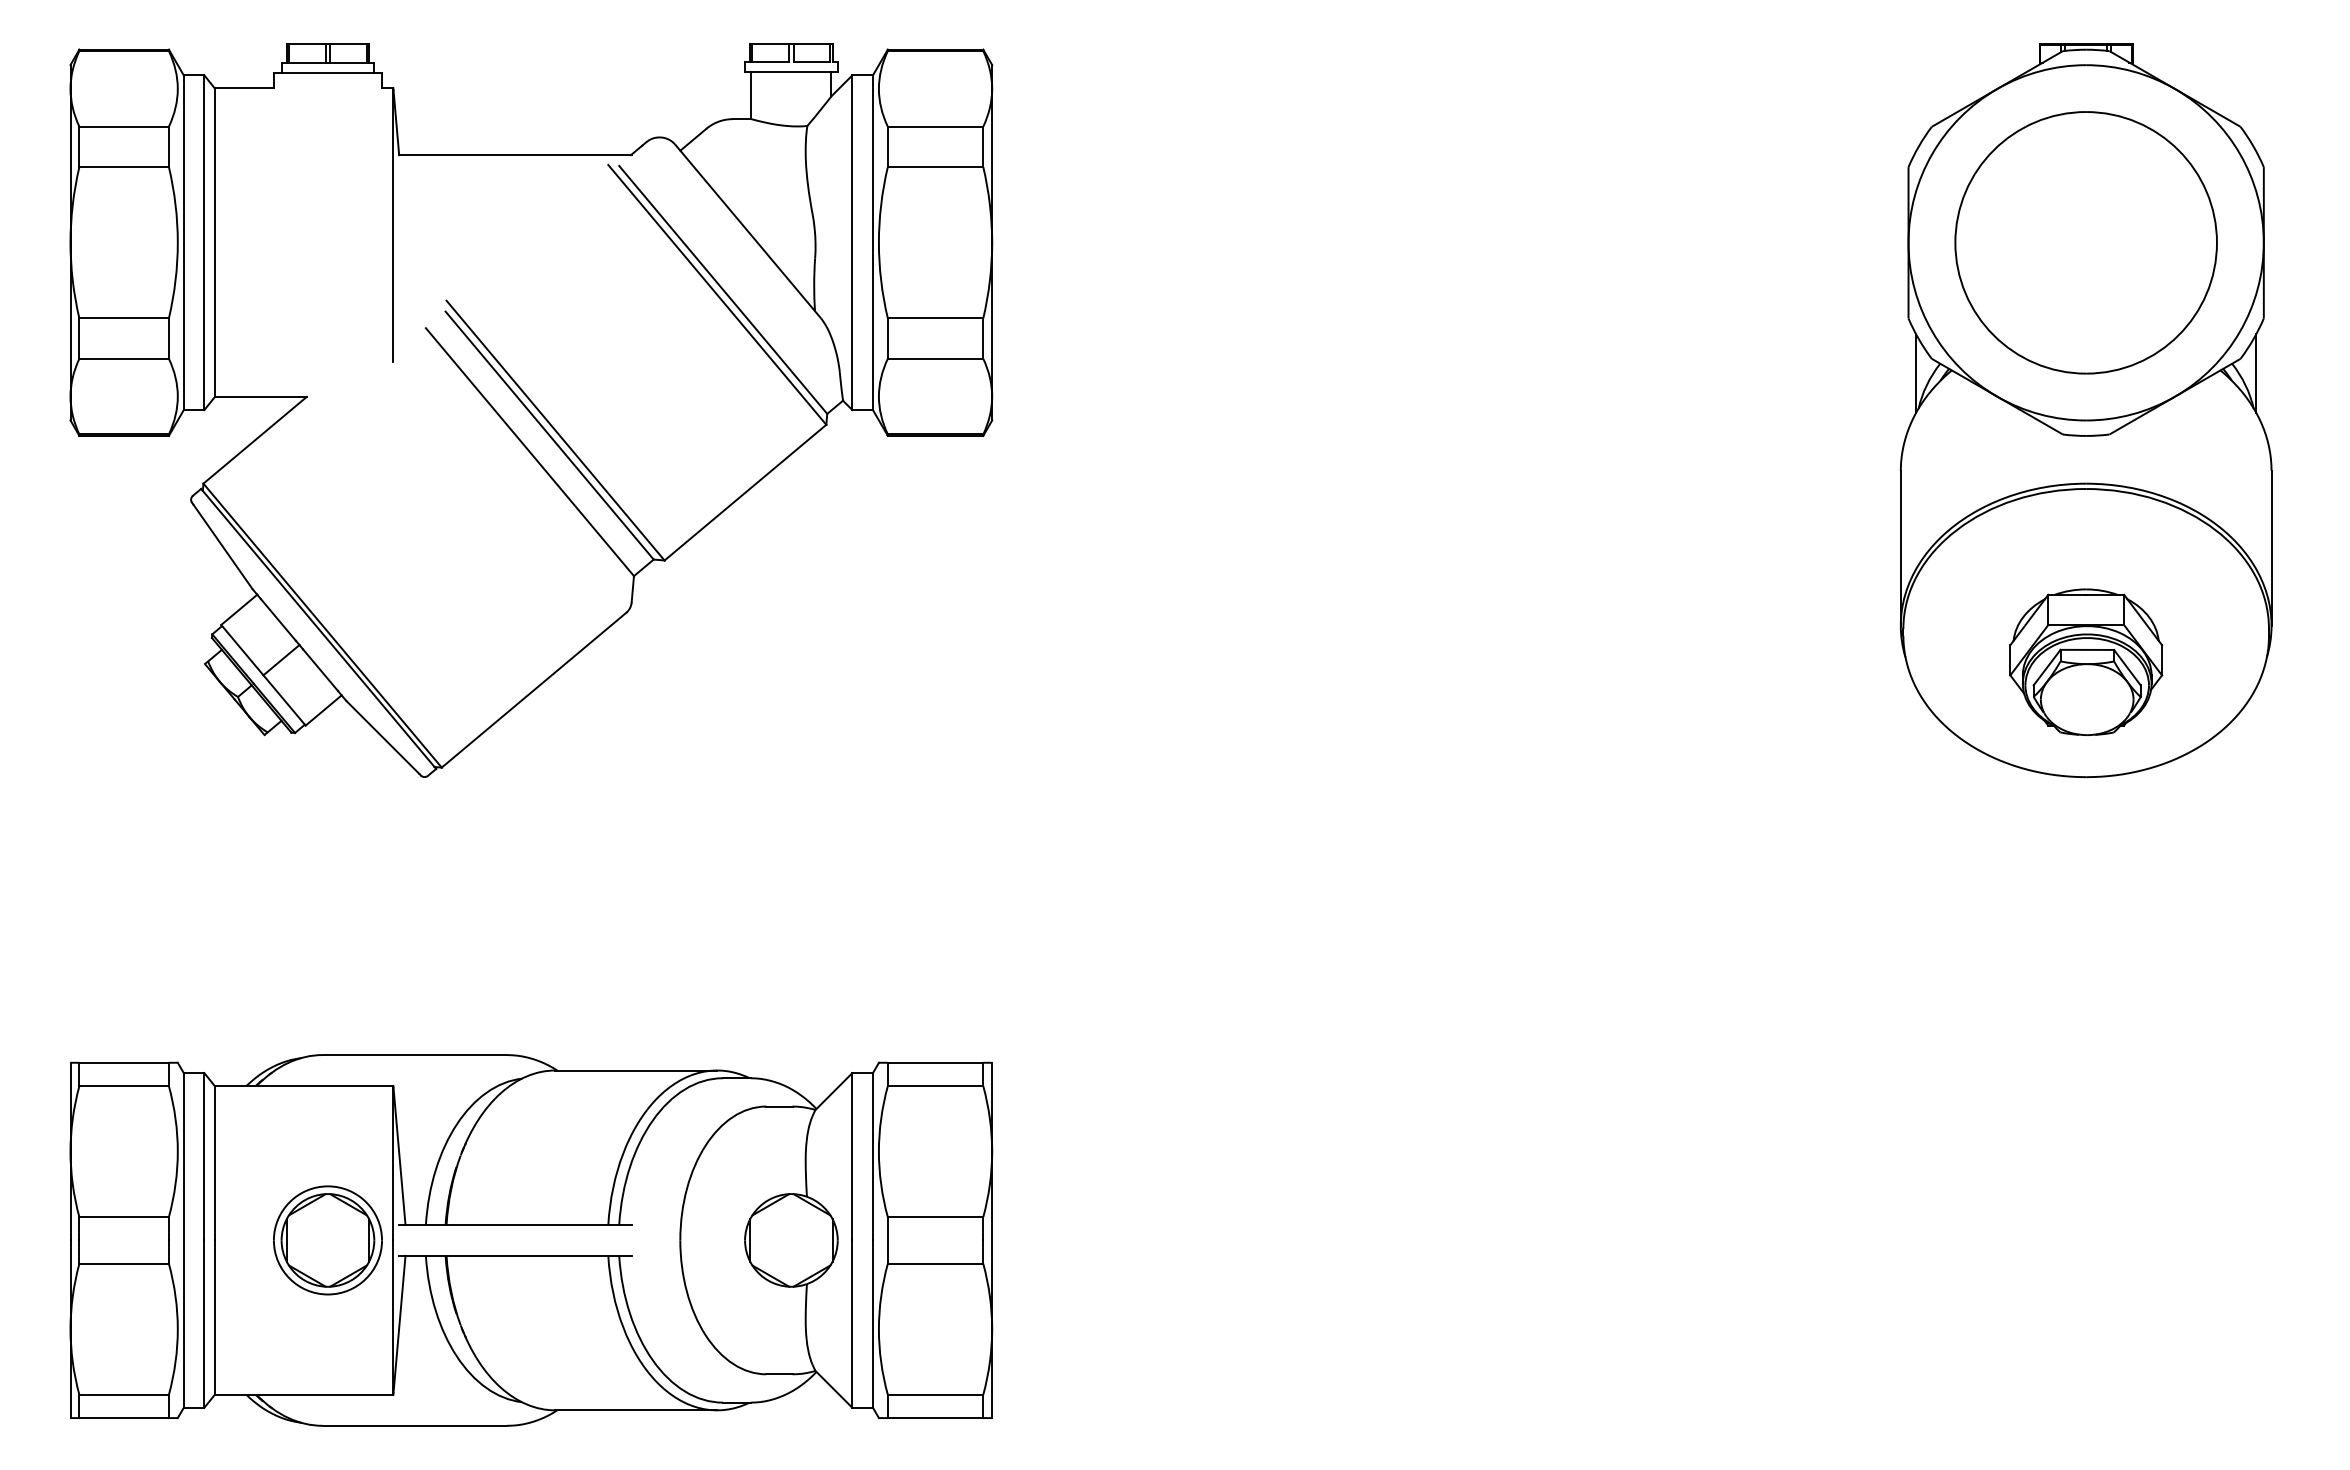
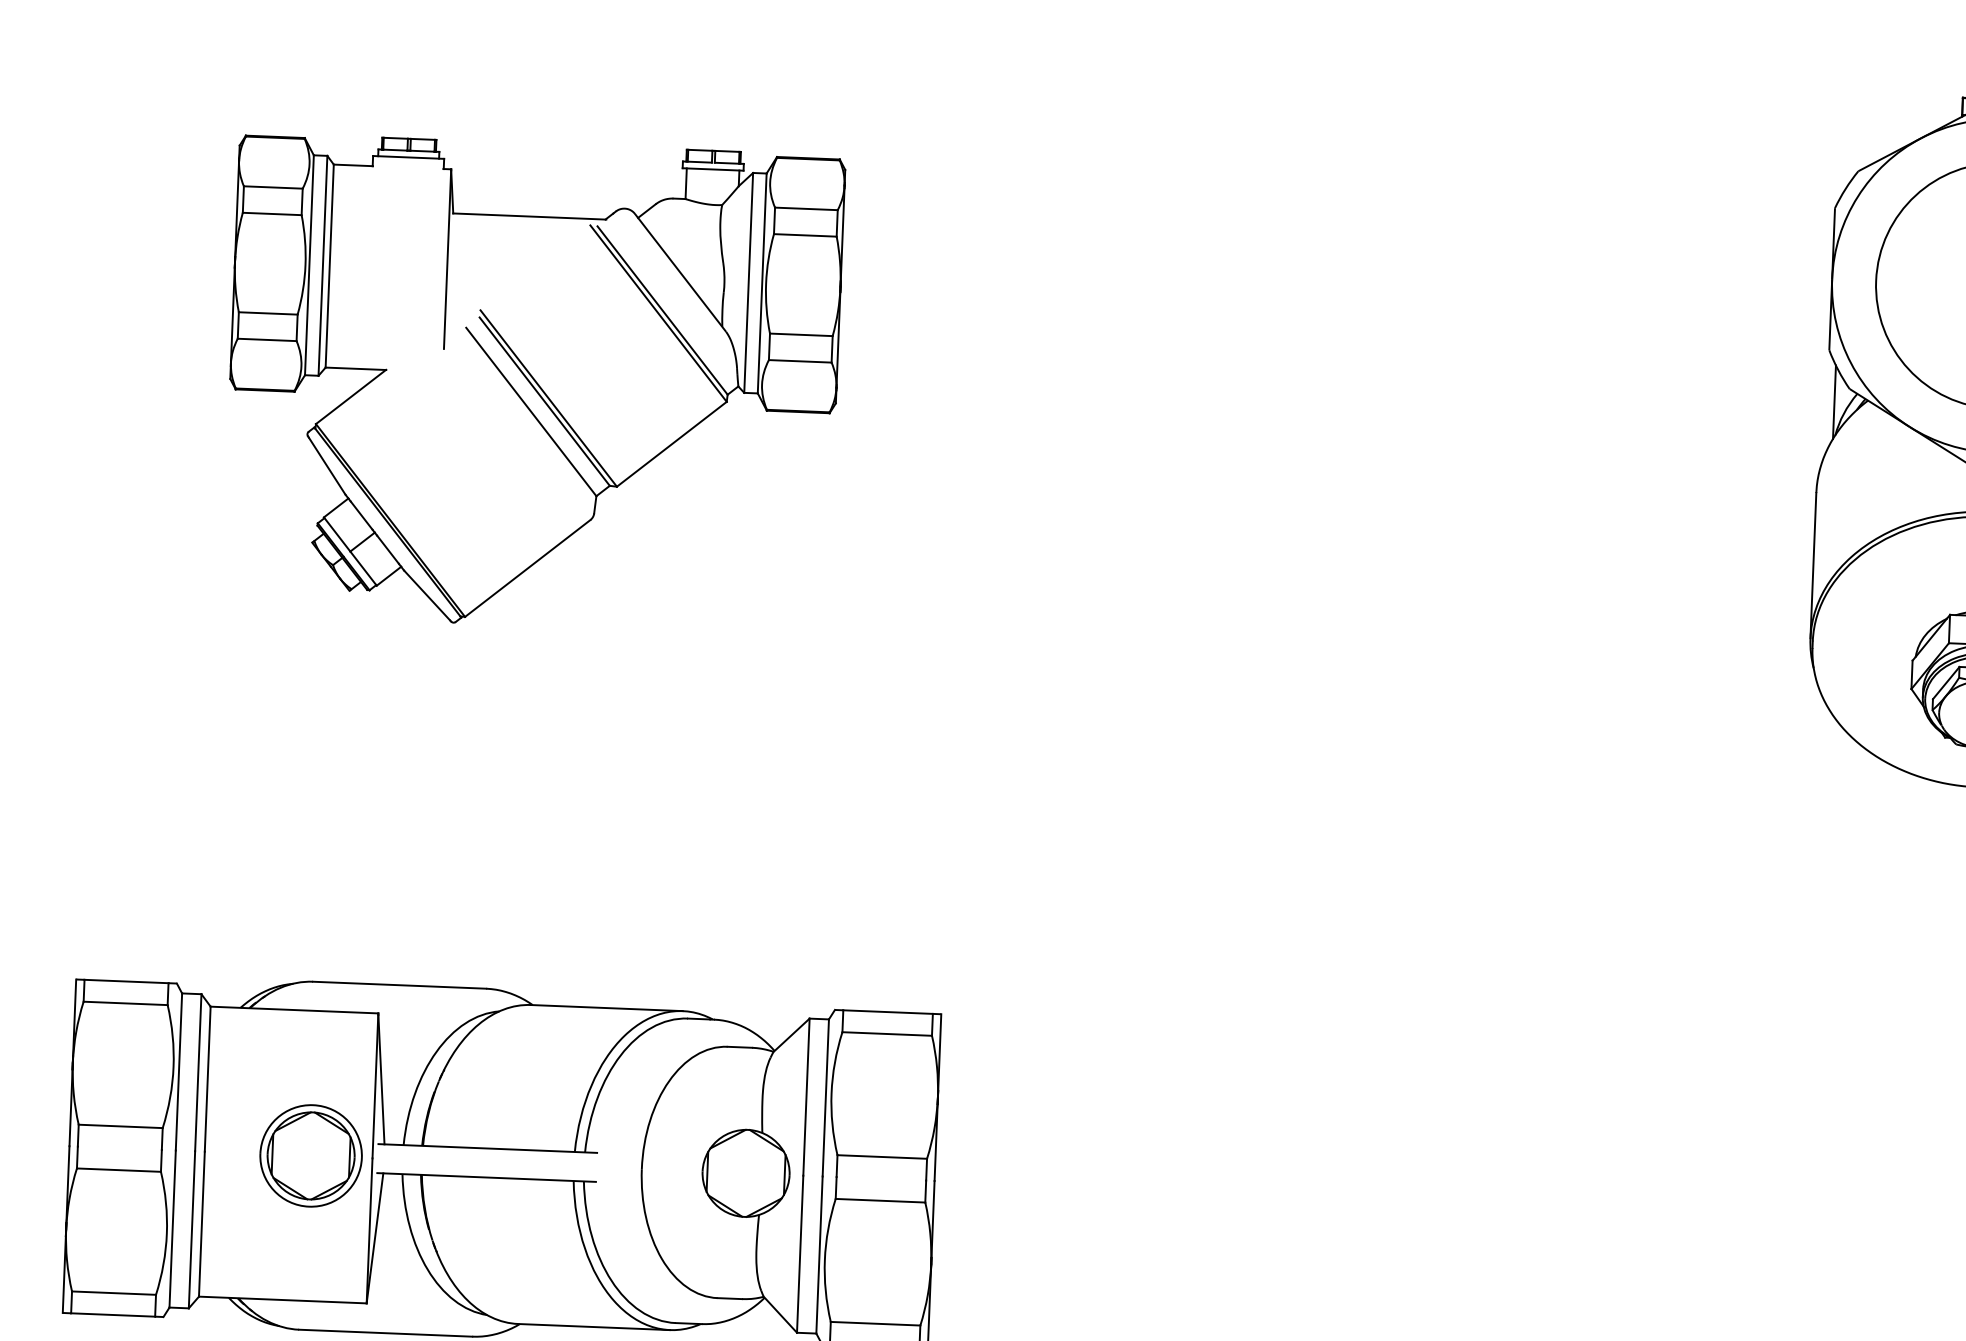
part: (531, 410) -> (533, 384), size x0.7

